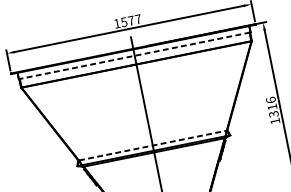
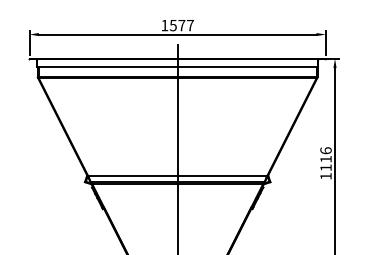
line: (134, 56) -> (177, 67), dashed -> solid
text: (273, 114) -> (325, 167), 1316 -> 1116
line: (153, 145) -> (178, 175), dashed -> solid

